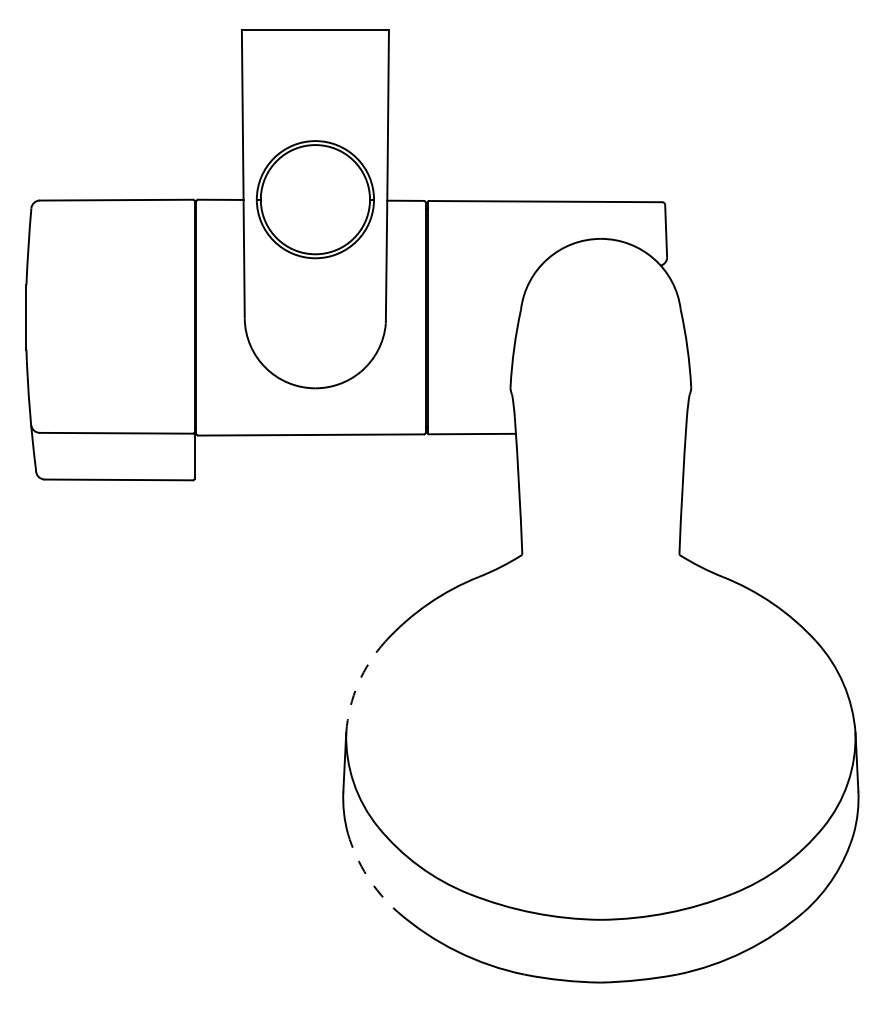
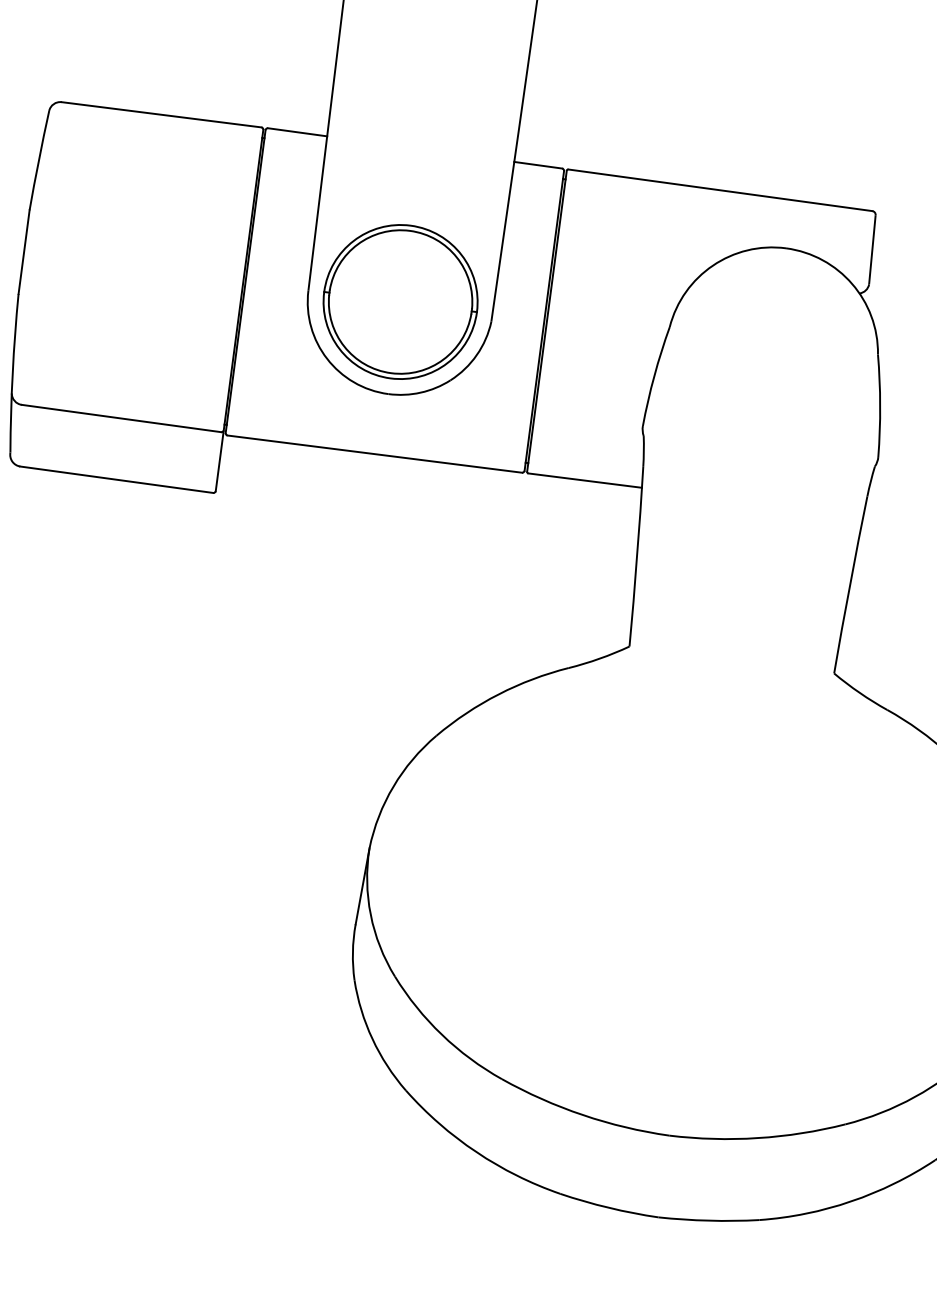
part: (314, 199) -> (399, 301), moved
arc: (358, 683) -> (393, 786), dashed -> solid
arc: (367, 876) -> (372, 1039), dashed -> solid

